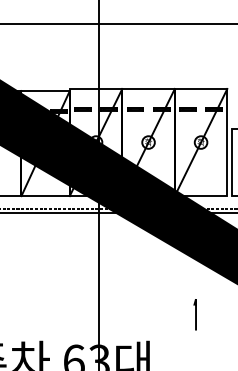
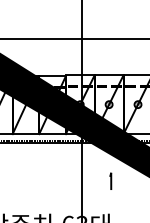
line: (194, 313) -> (110, 180), moved

